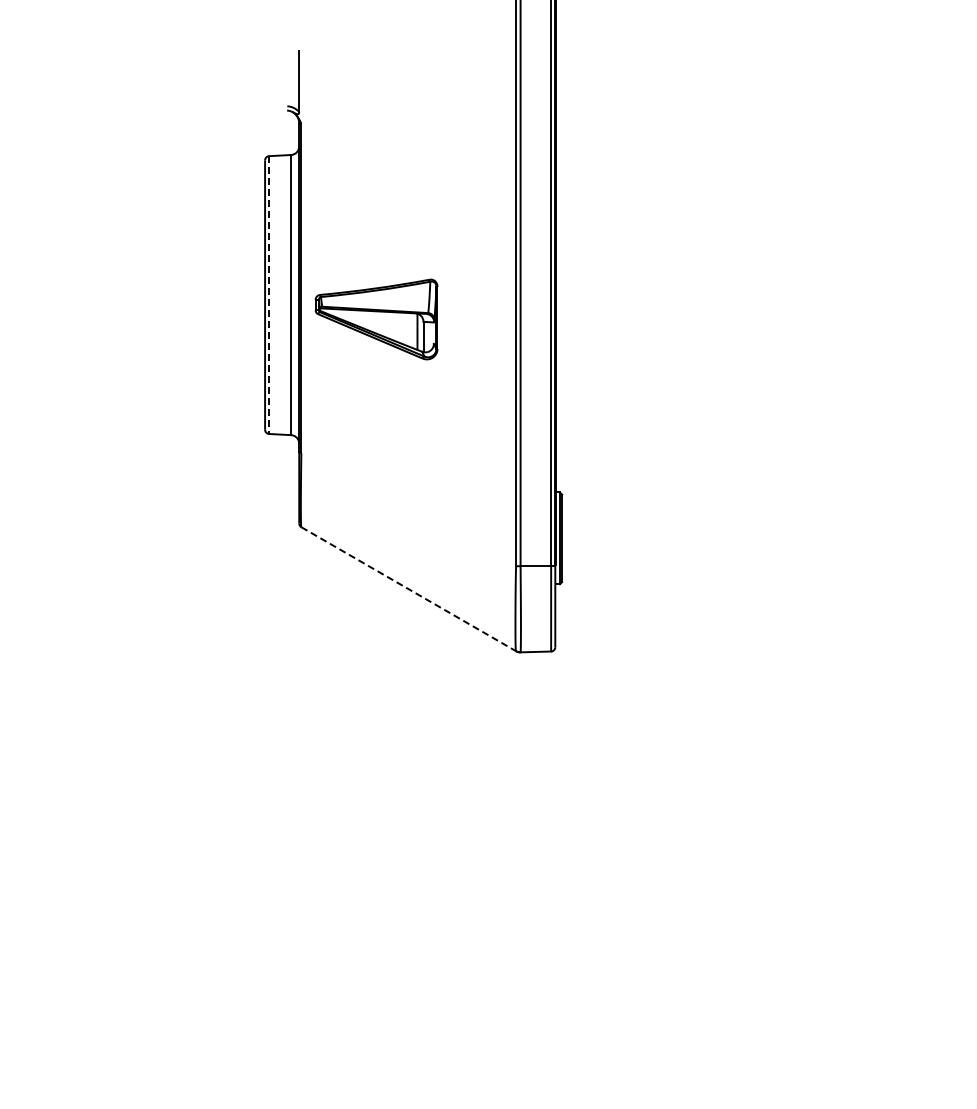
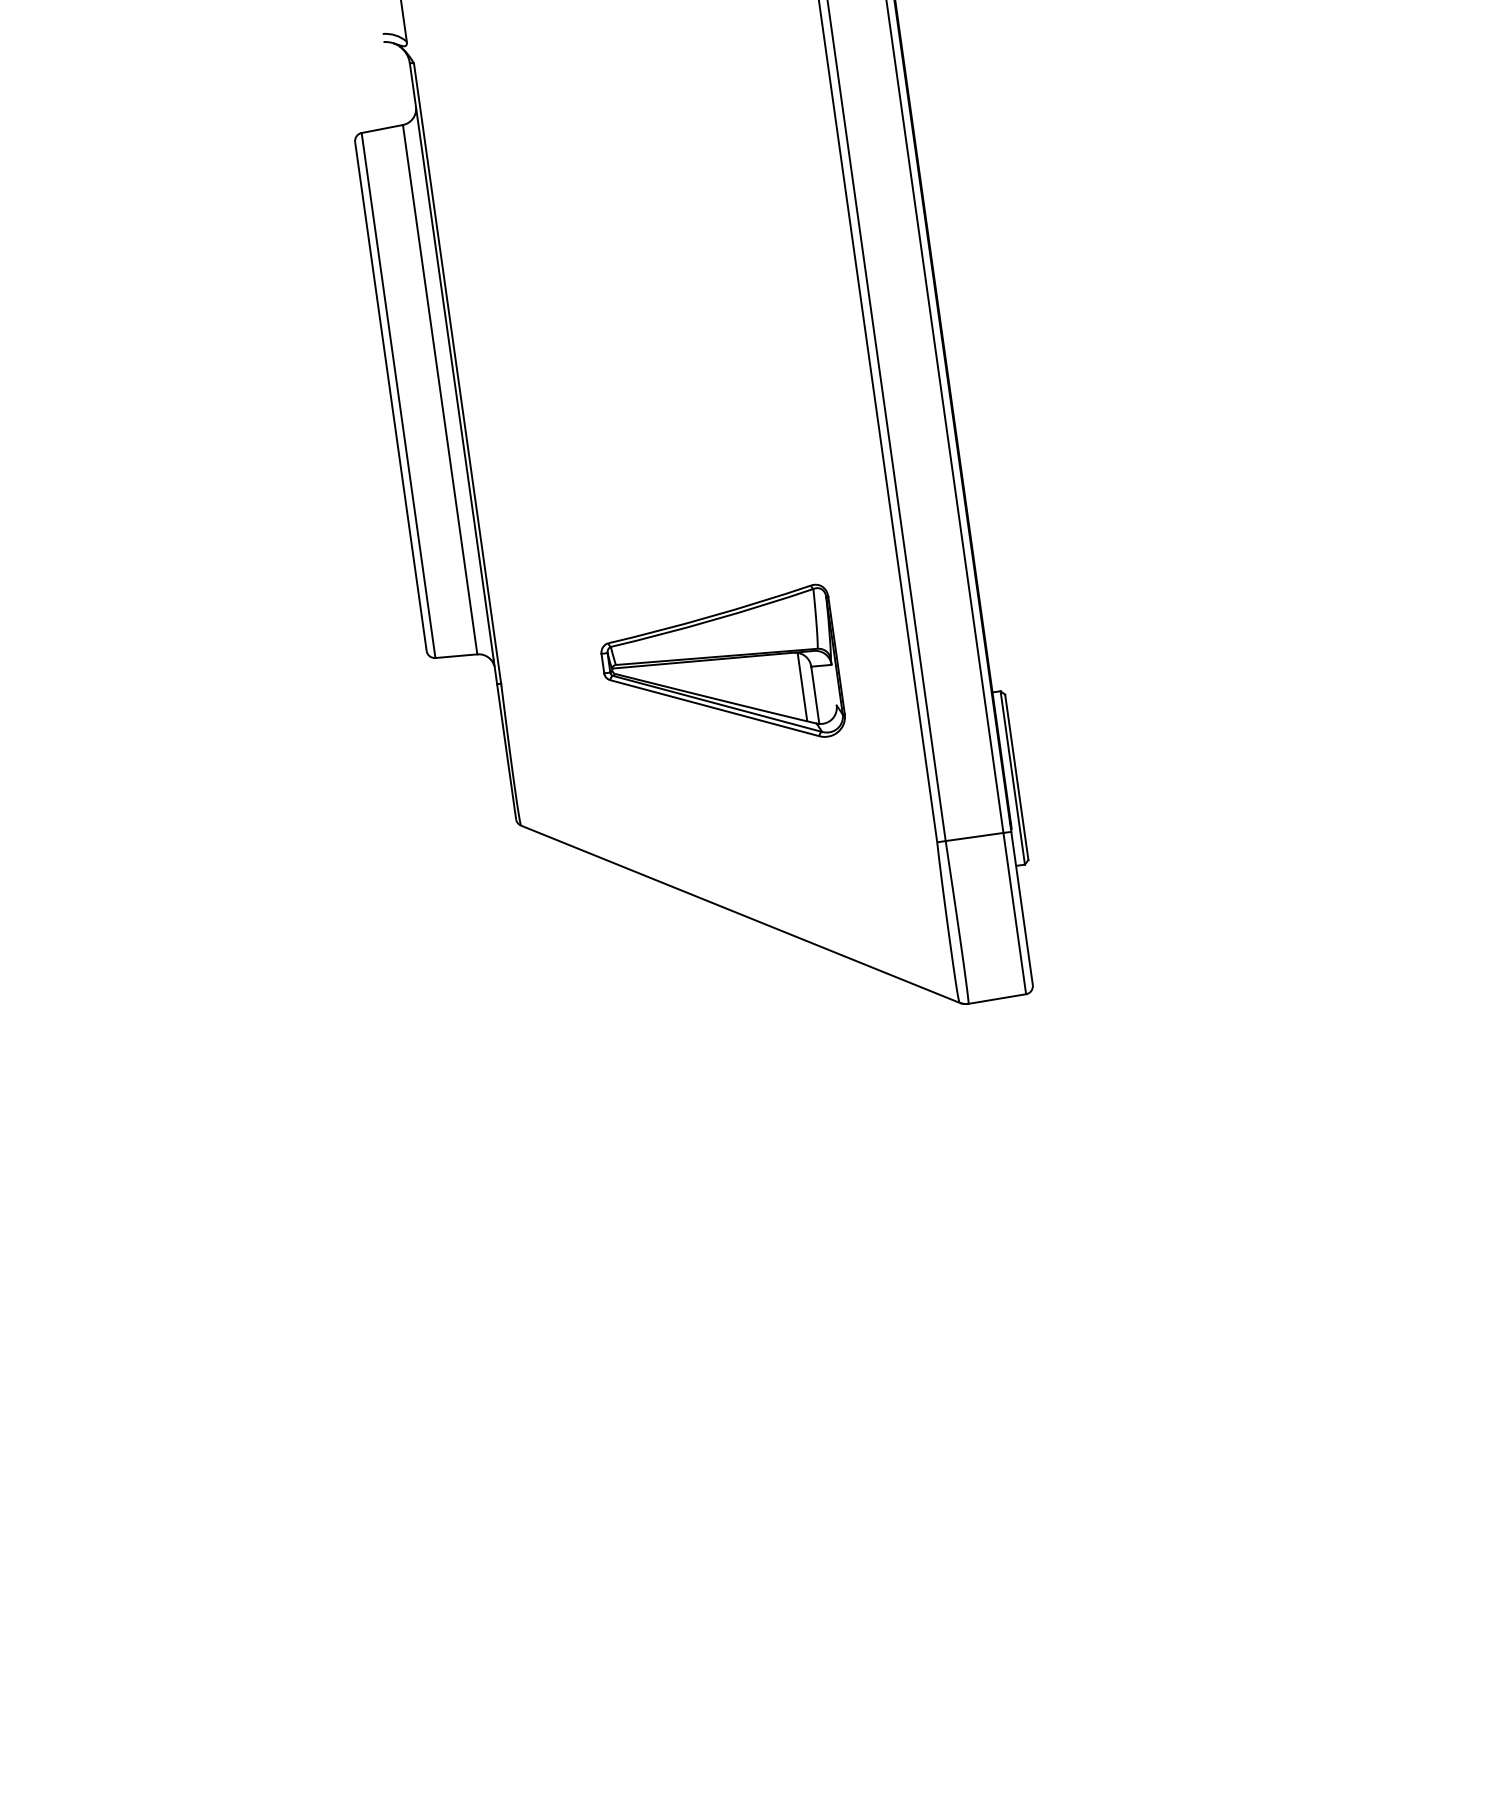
line: (269, 295) -> (399, 396), dashed -> solid
part: (376, 319) -> (721, 674), moved
line: (408, 589) -> (740, 914), dashed -> solid

